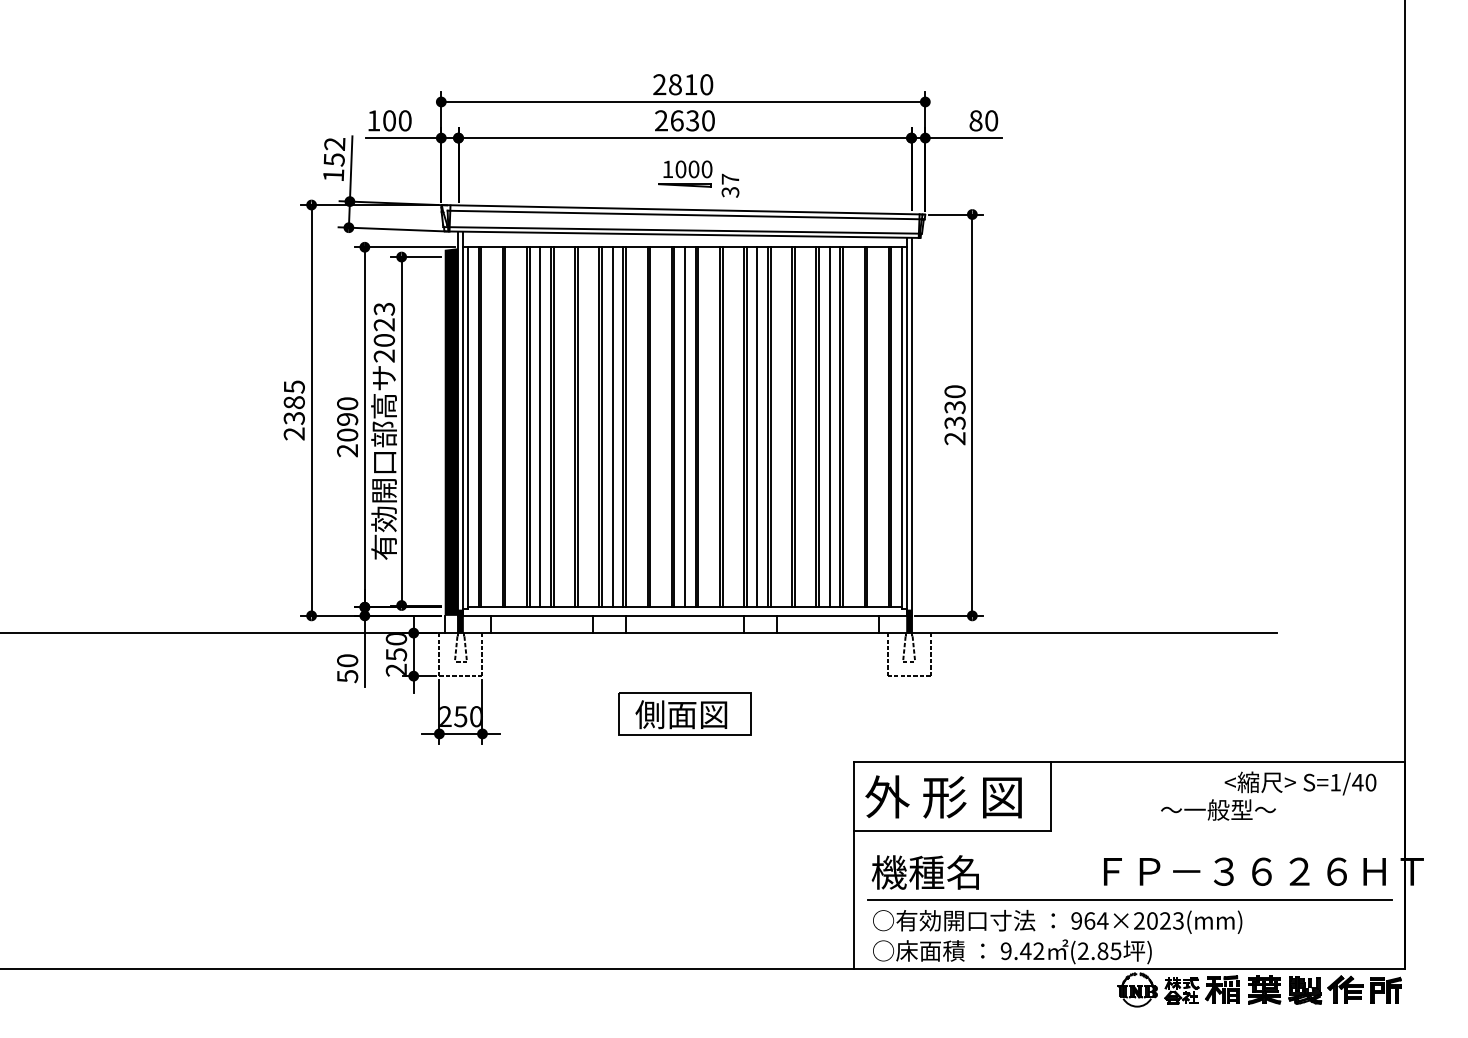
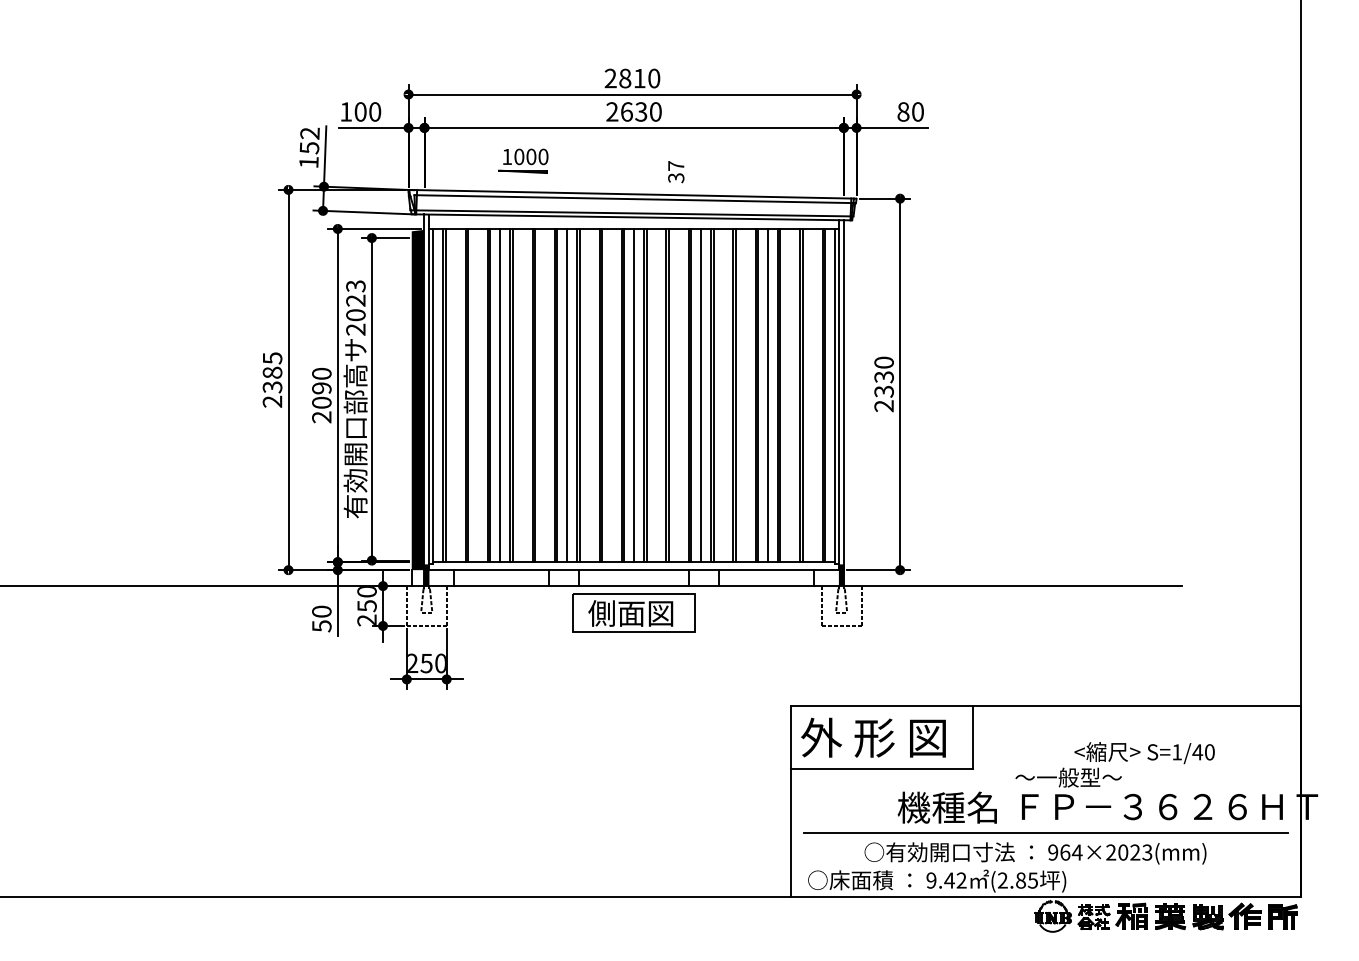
part: (685, 173) -> (523, 160), moved
part: (684, 713) -> (633, 612), moved
text: (1268, 795) -> (1114, 764), moved
text: (924, 872) -> (946, 807), moved
text: (1057, 921) -> (1035, 853), moved

